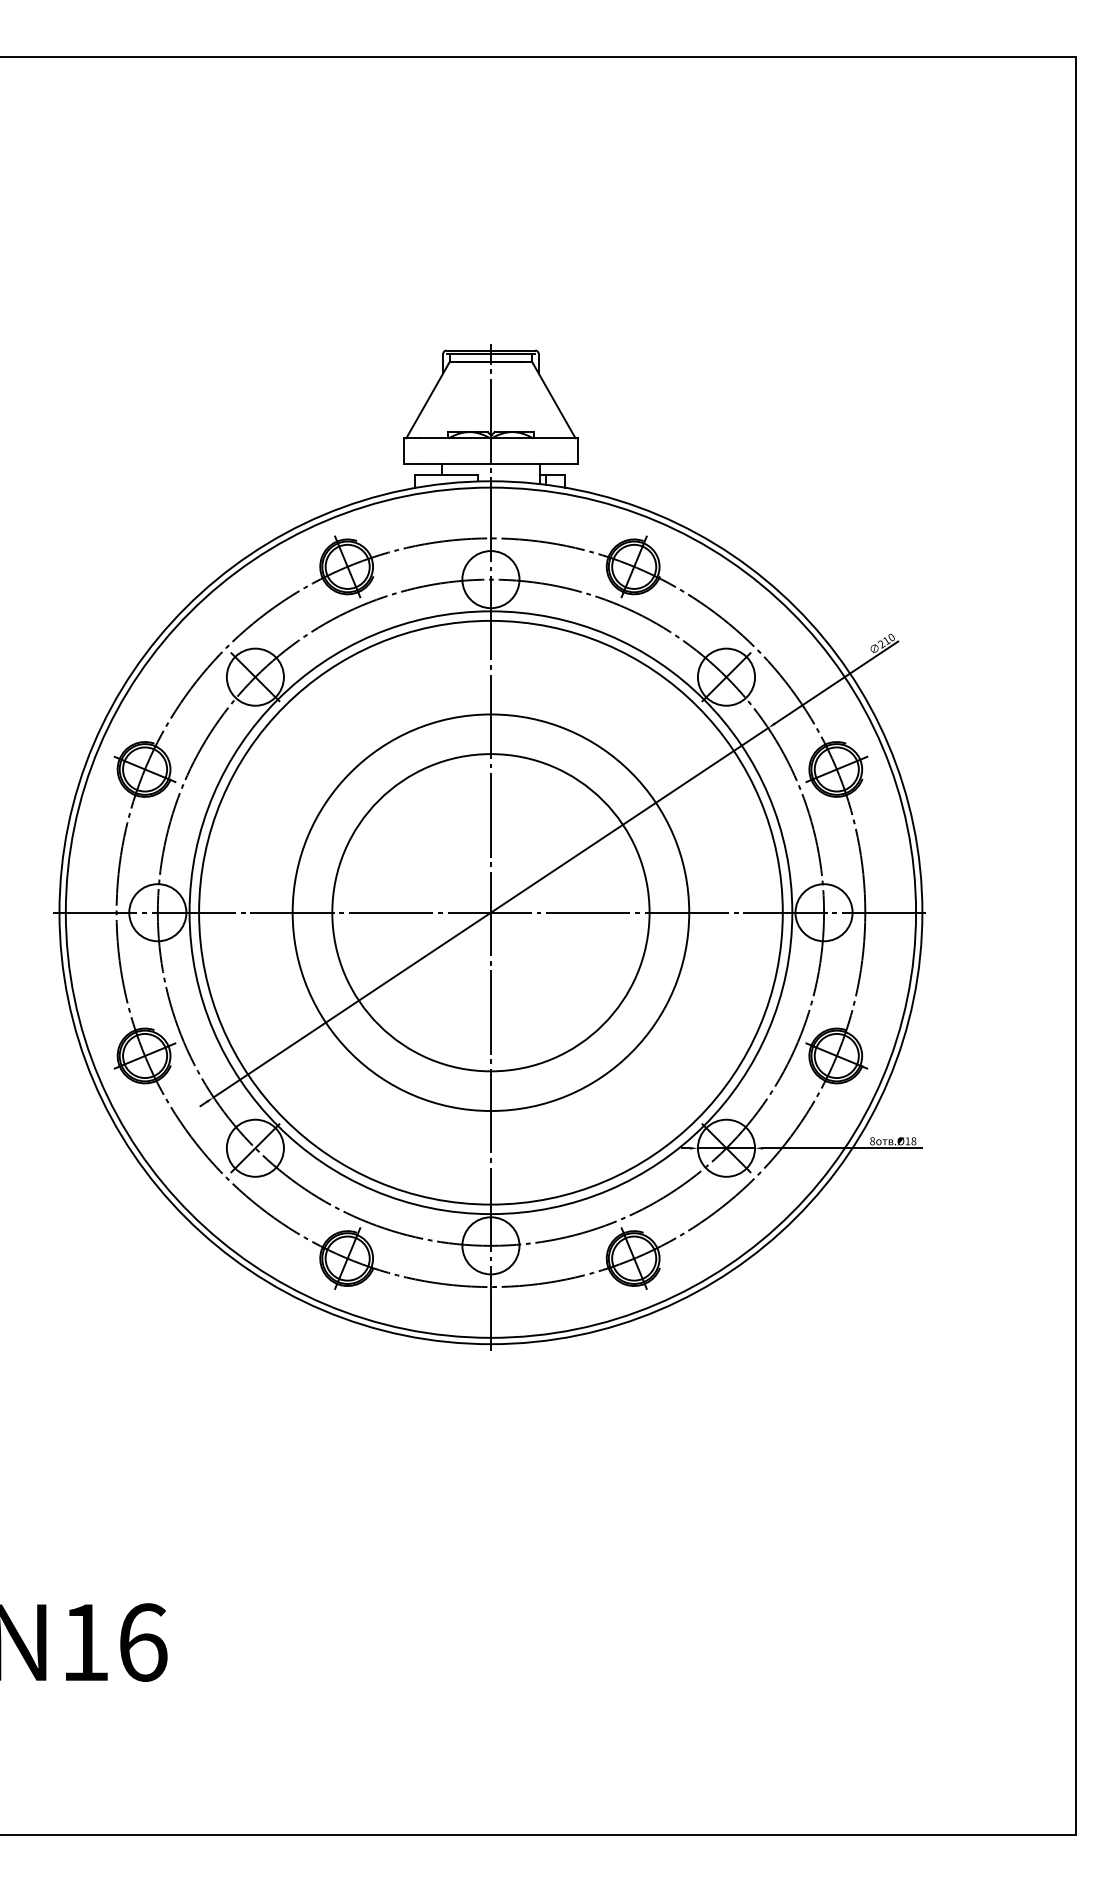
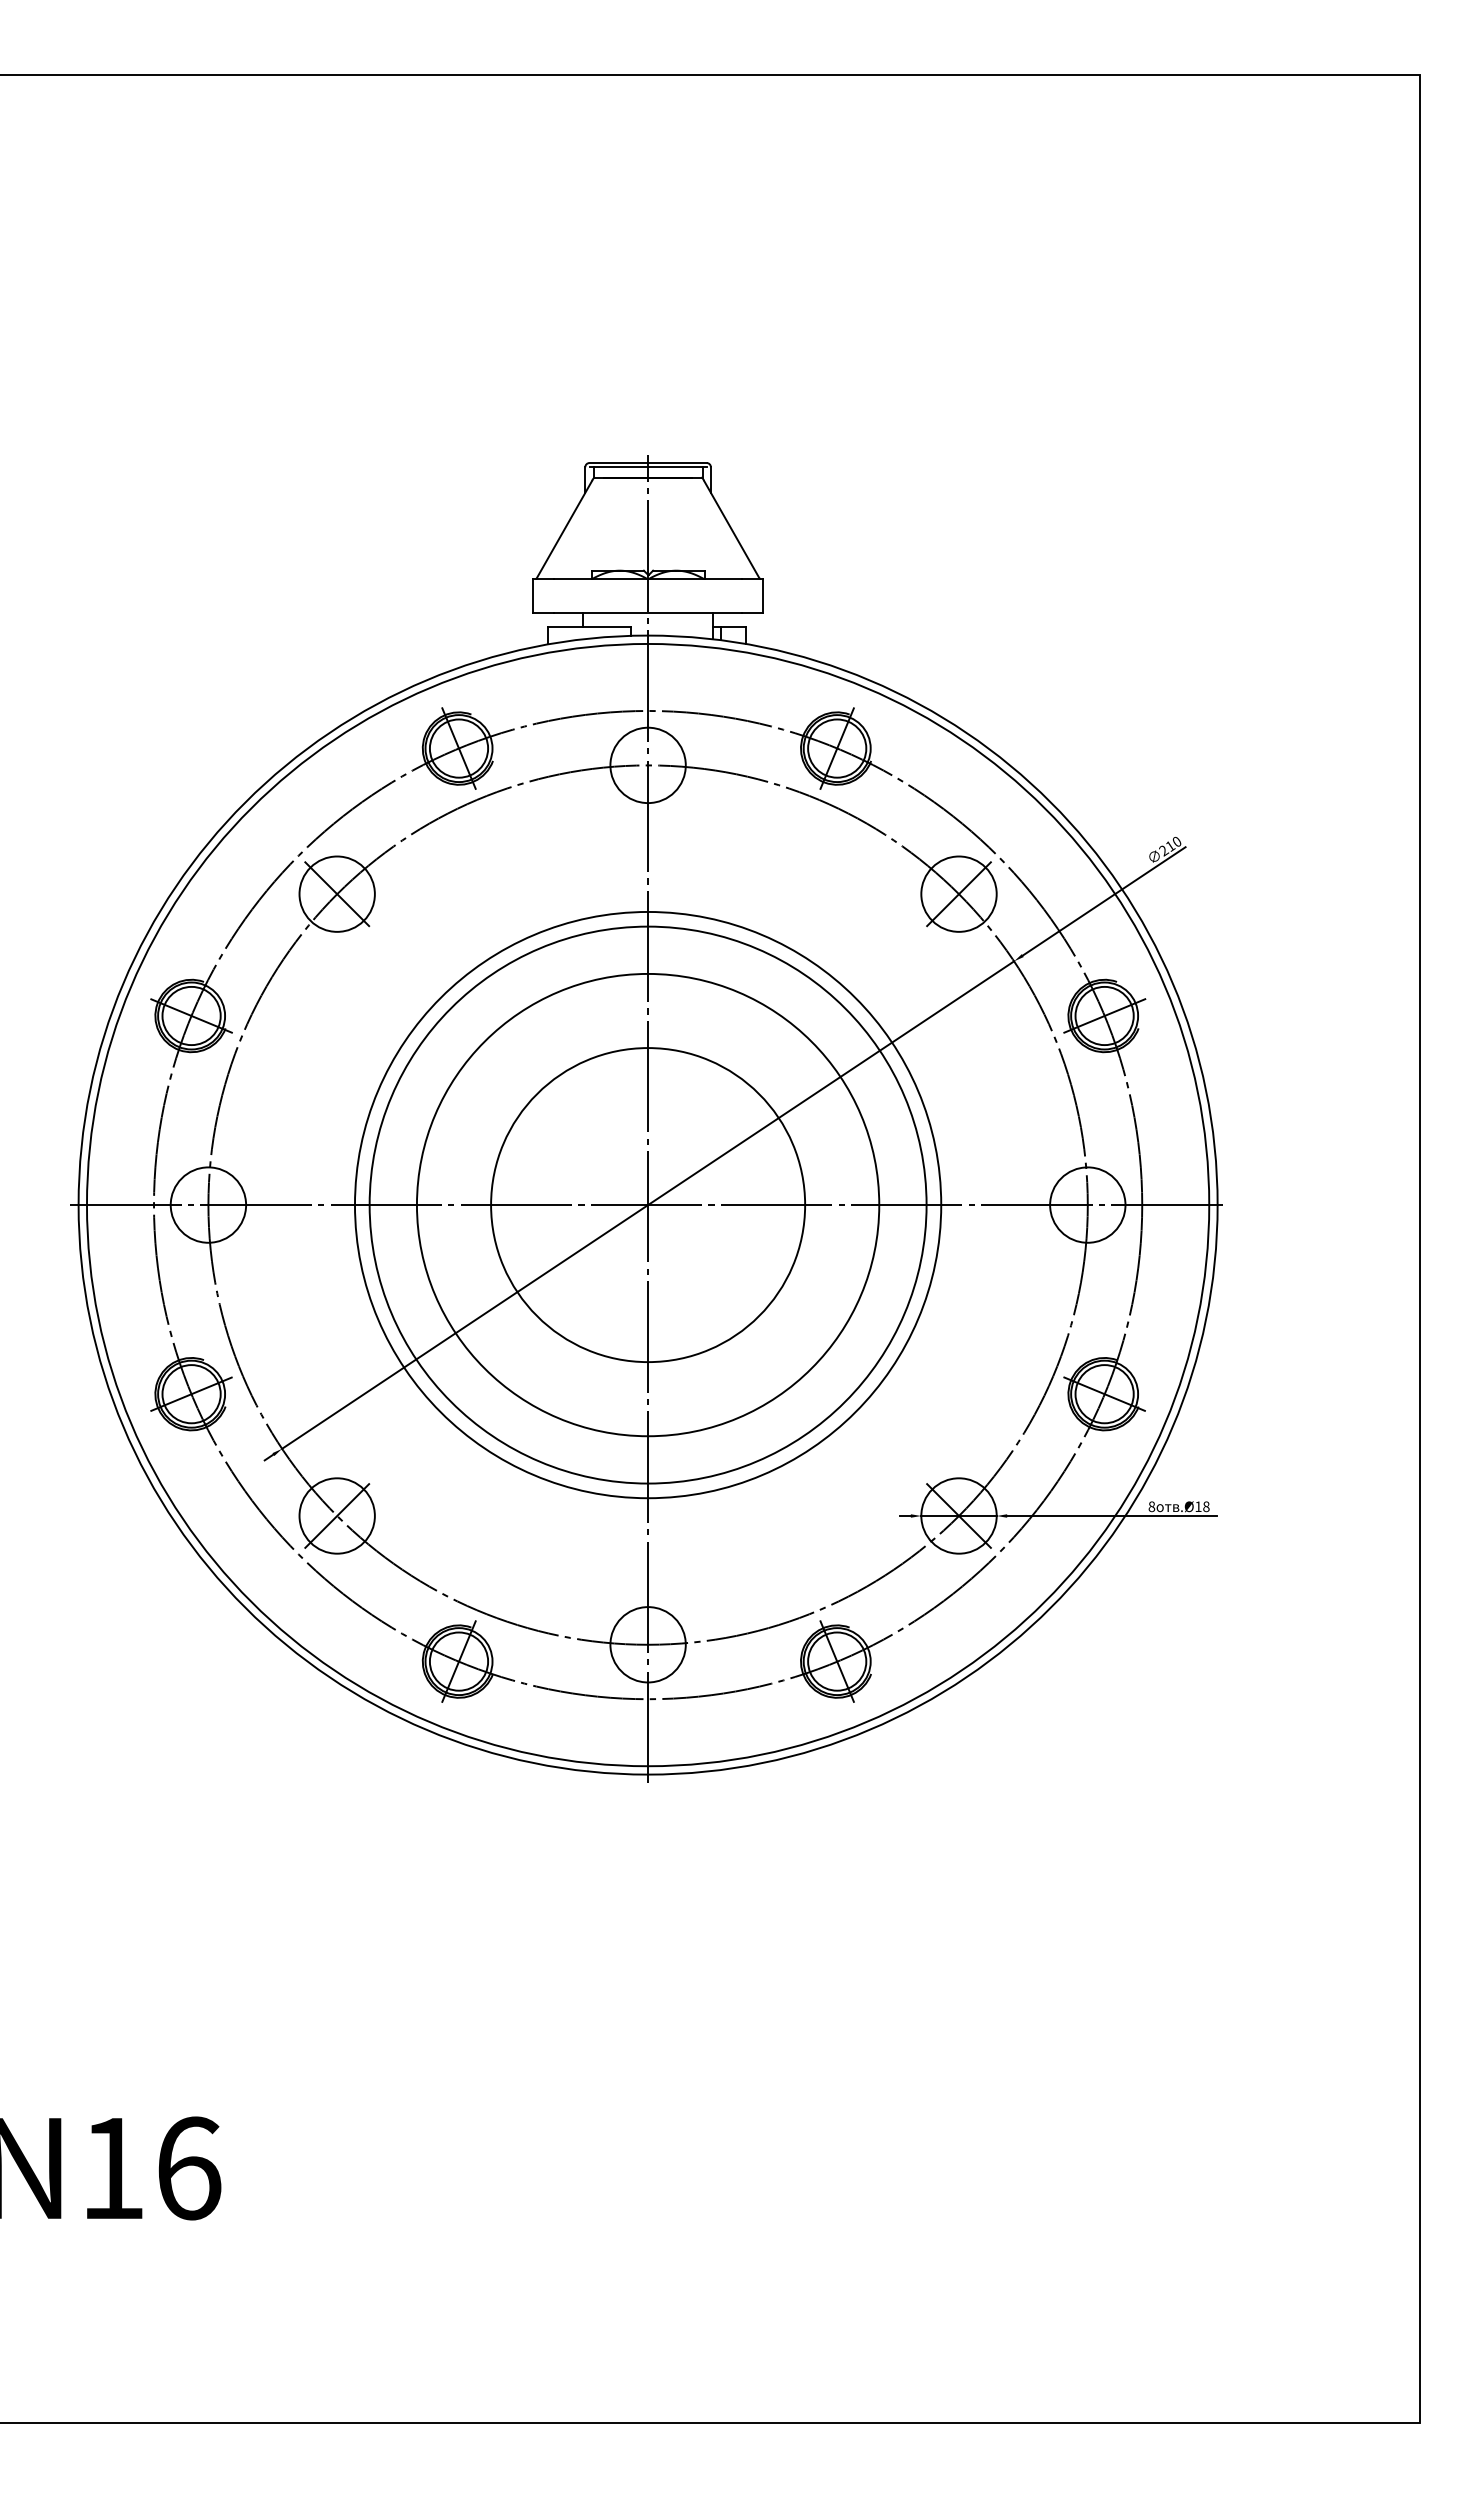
circle: (490, 912) -> (647, 1204), size x0.6
circle: (490, 912) -> (647, 1204), size x0.6
circle: (490, 912) -> (647, 1204), size x0.7
circle: (490, 912) -> (647, 1204), size x1.4

